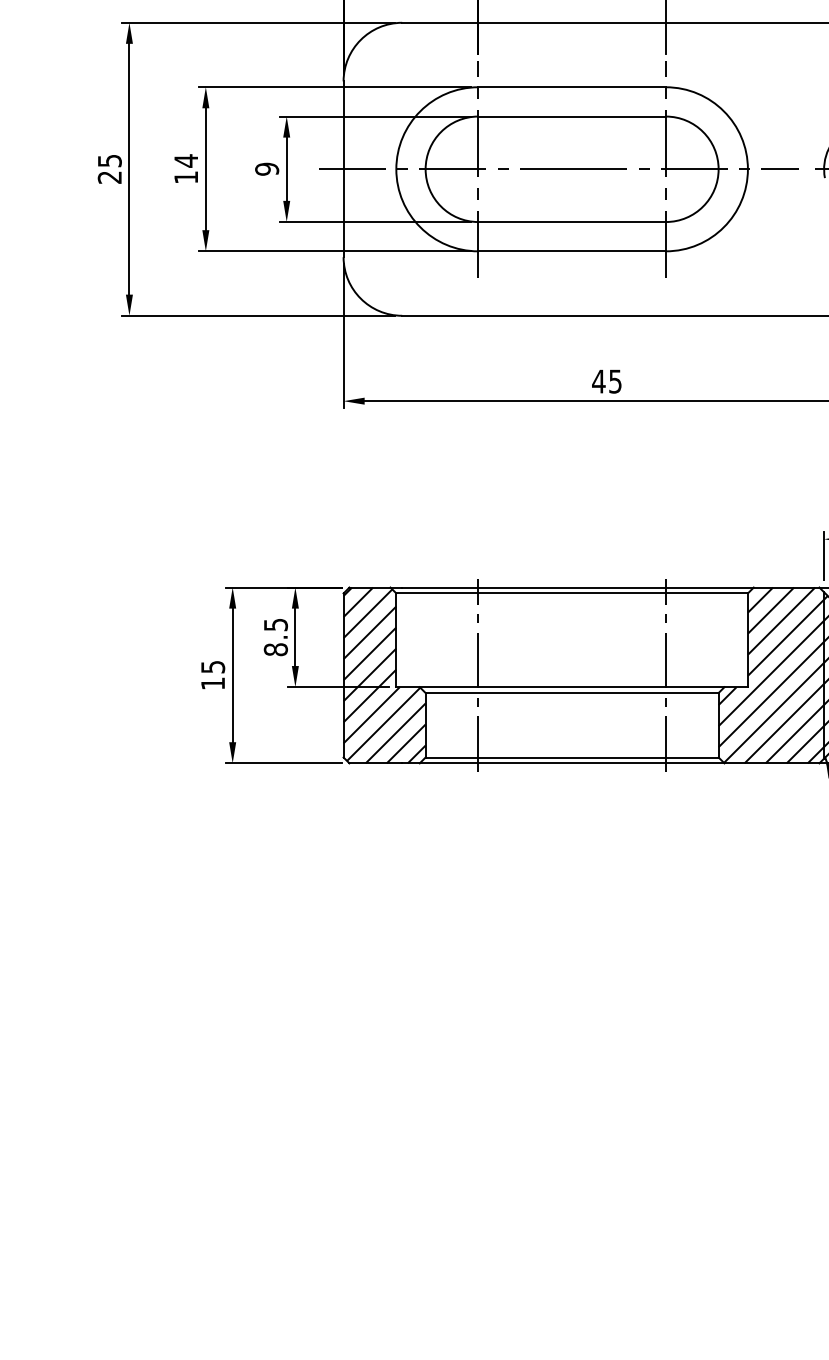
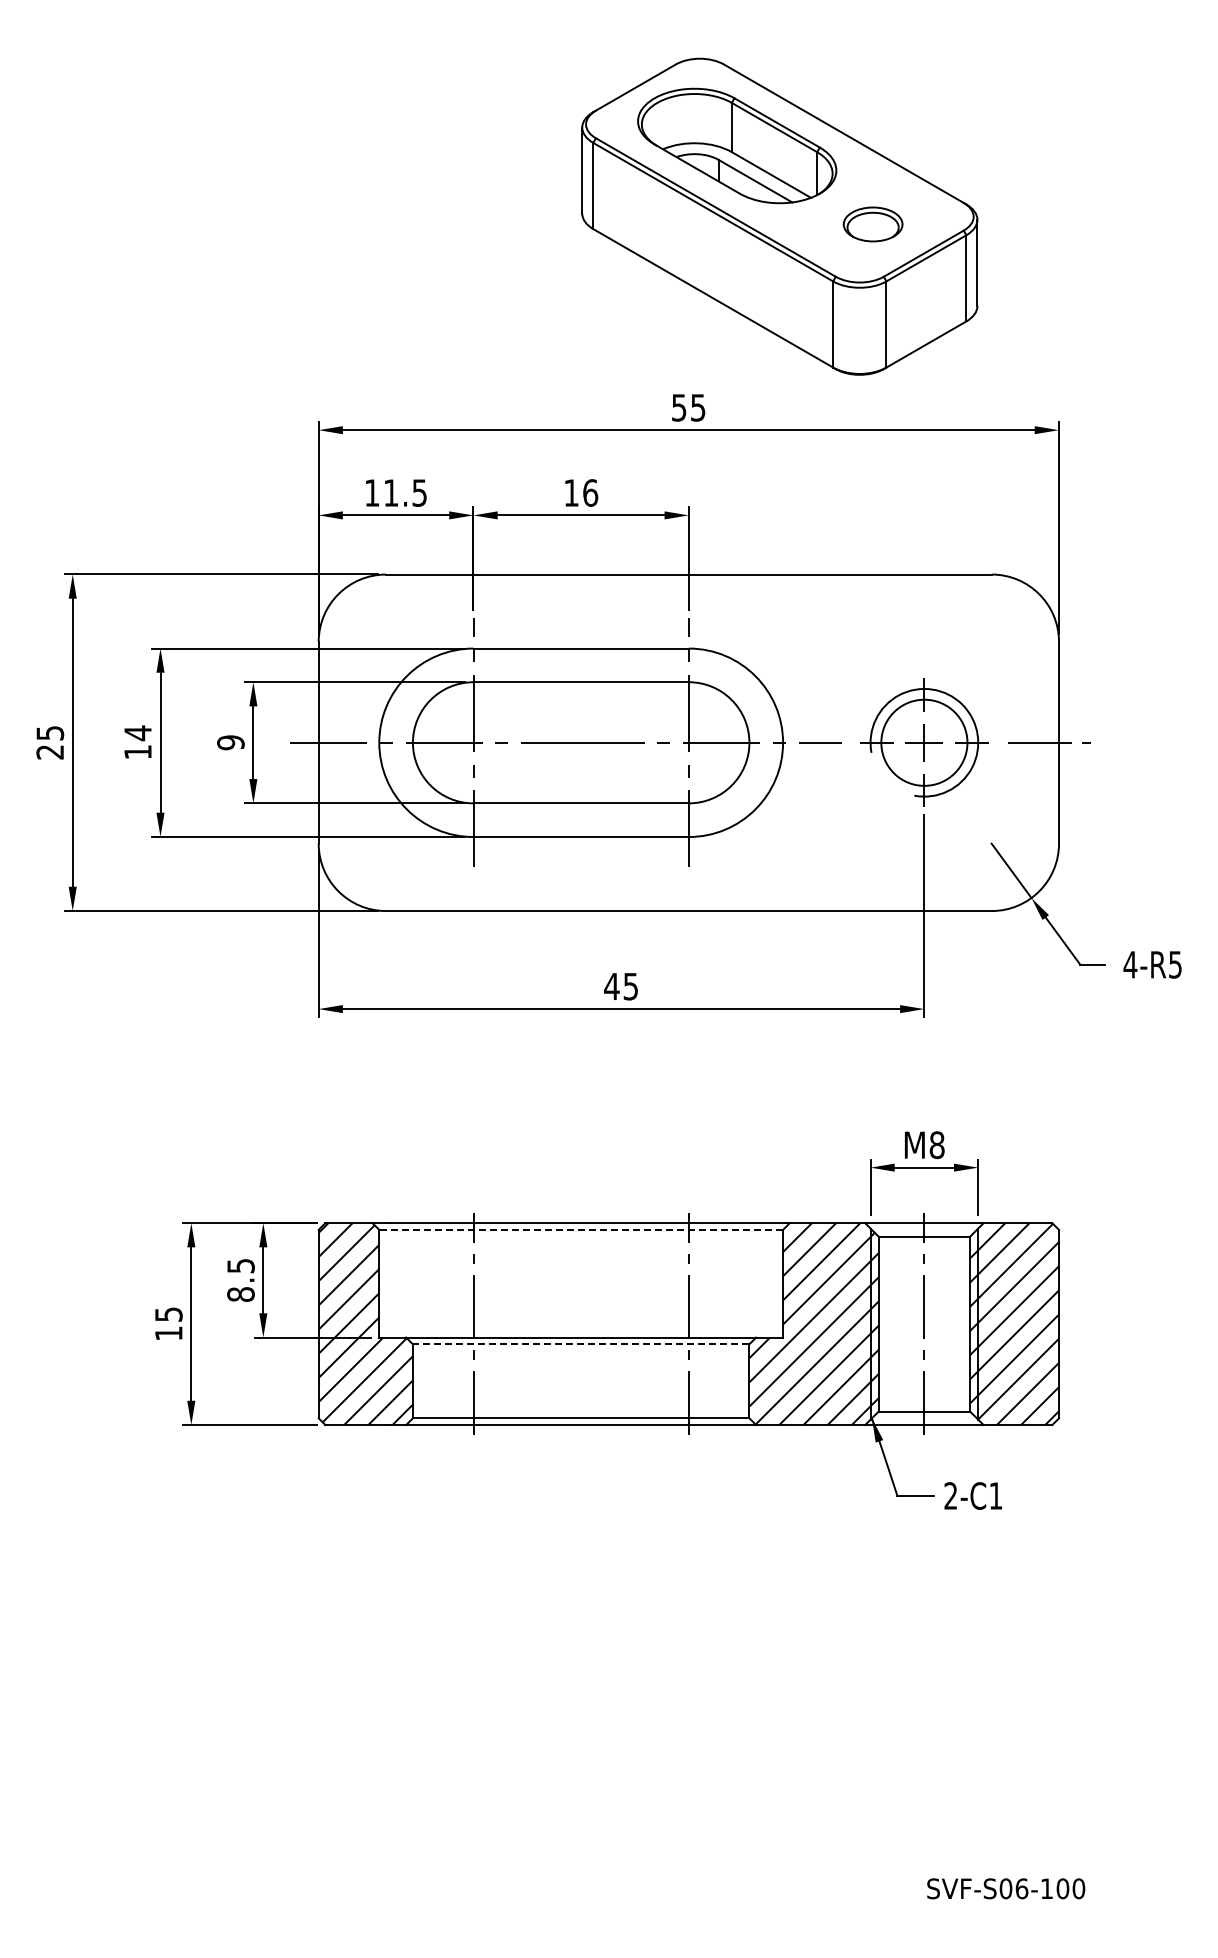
line: (572, 593) -> (581, 1229), solid -> dashed
line: (571, 693) -> (580, 1344), solid -> dashed

